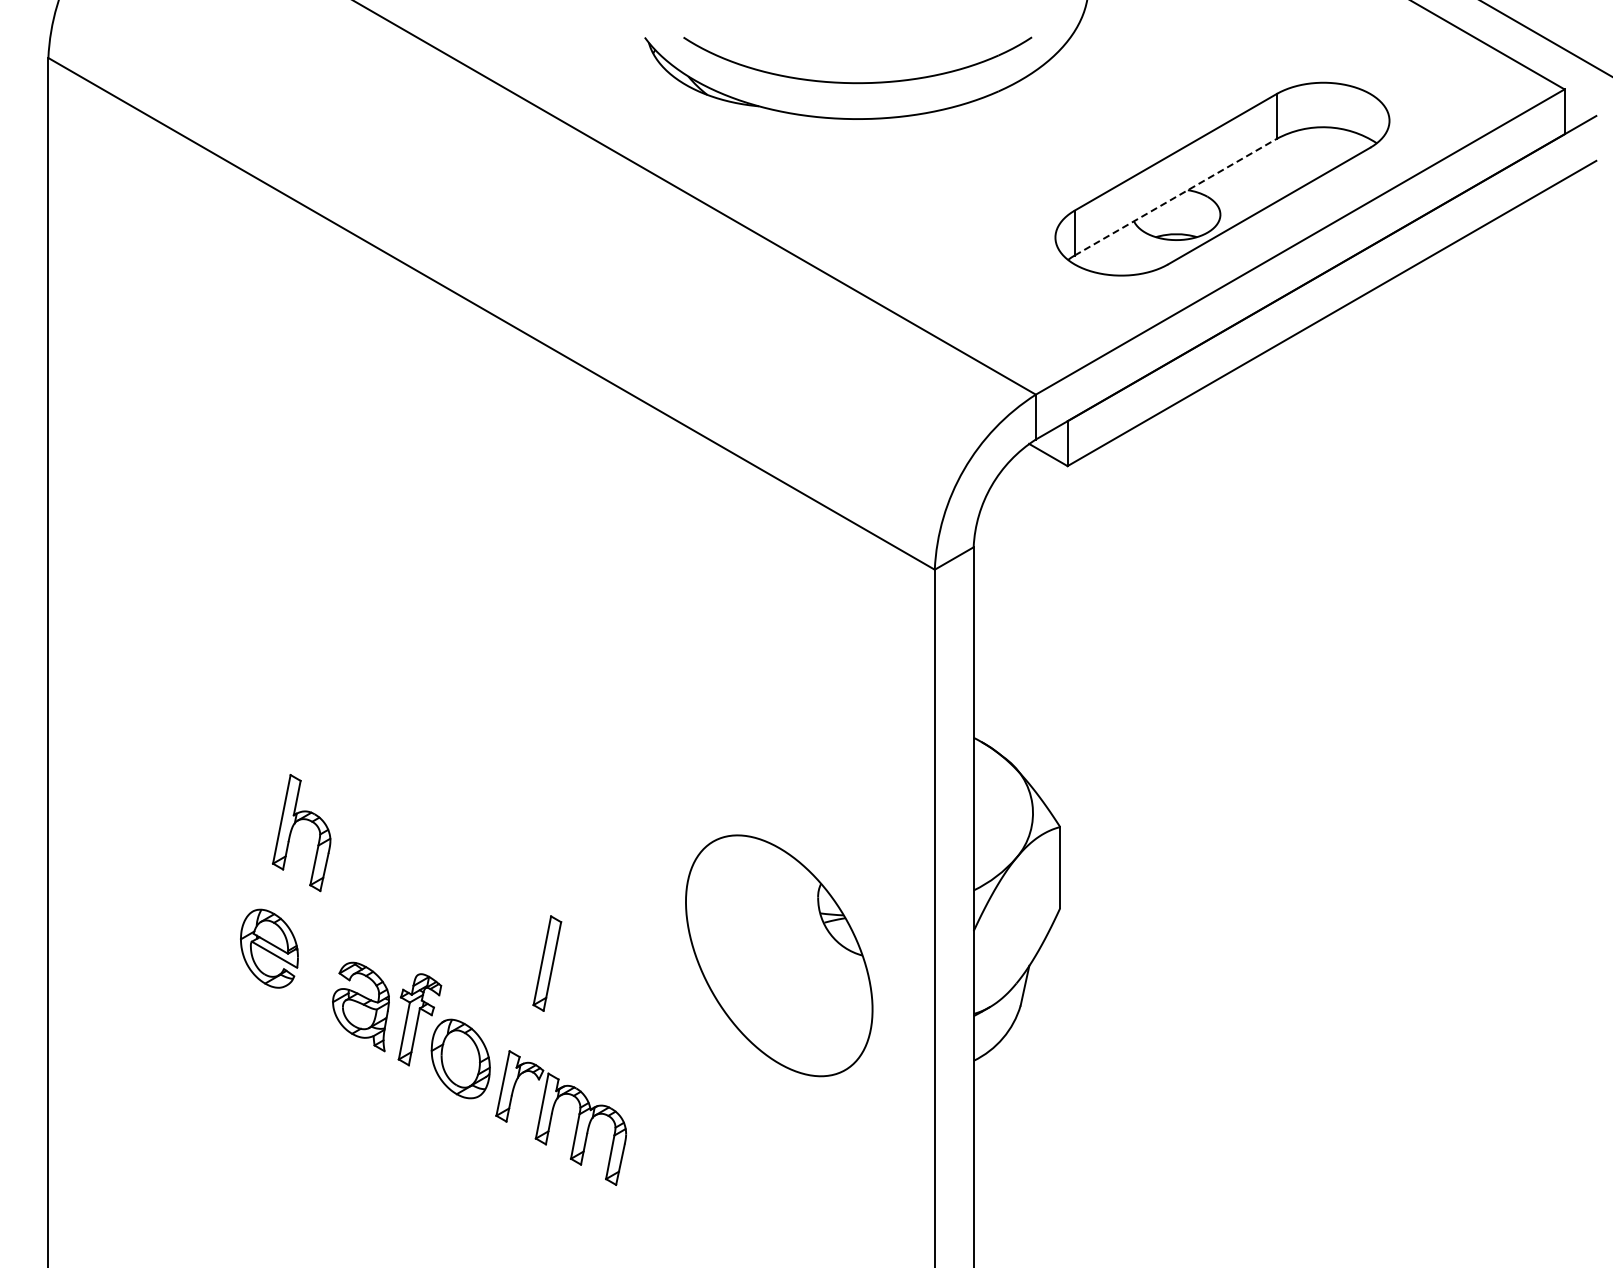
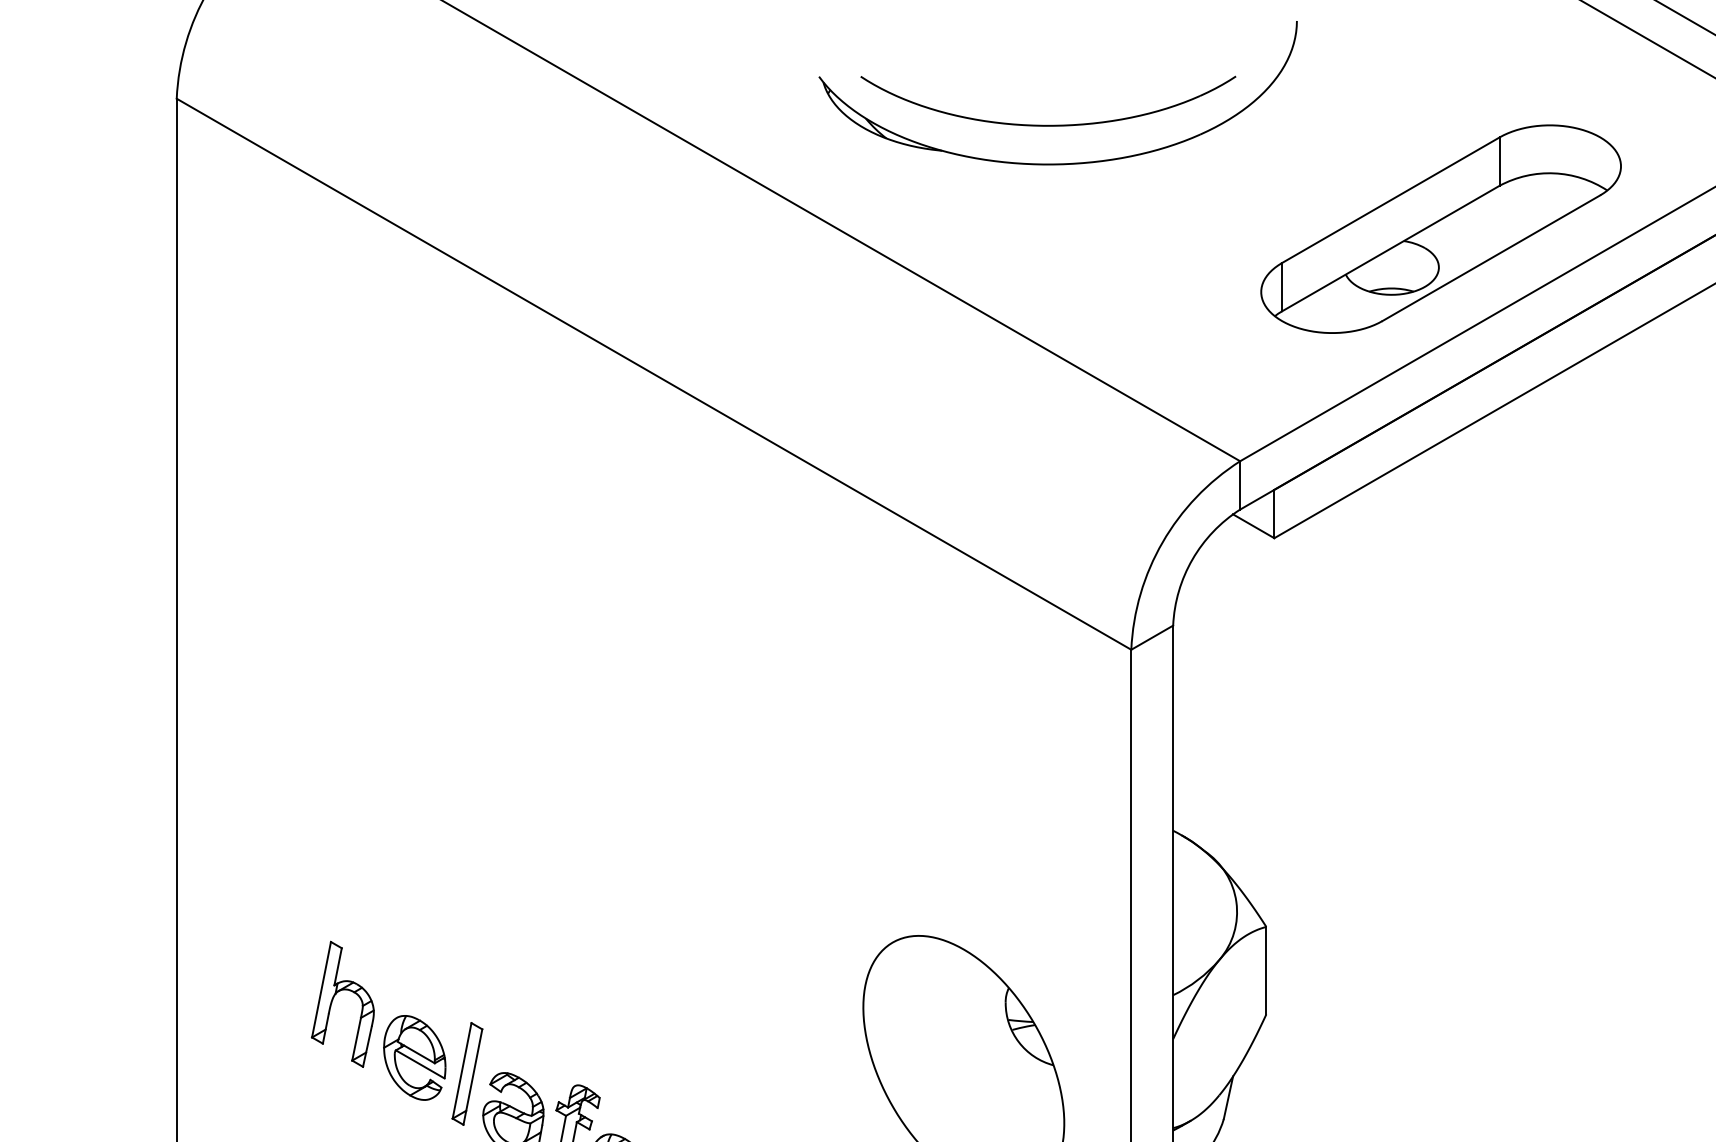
line: (1175, 197) -> (1390, 248), dashed -> solid
part: (292, 830) -> (333, 1001), moved
part: (547, 963) -> (467, 1073), moved

